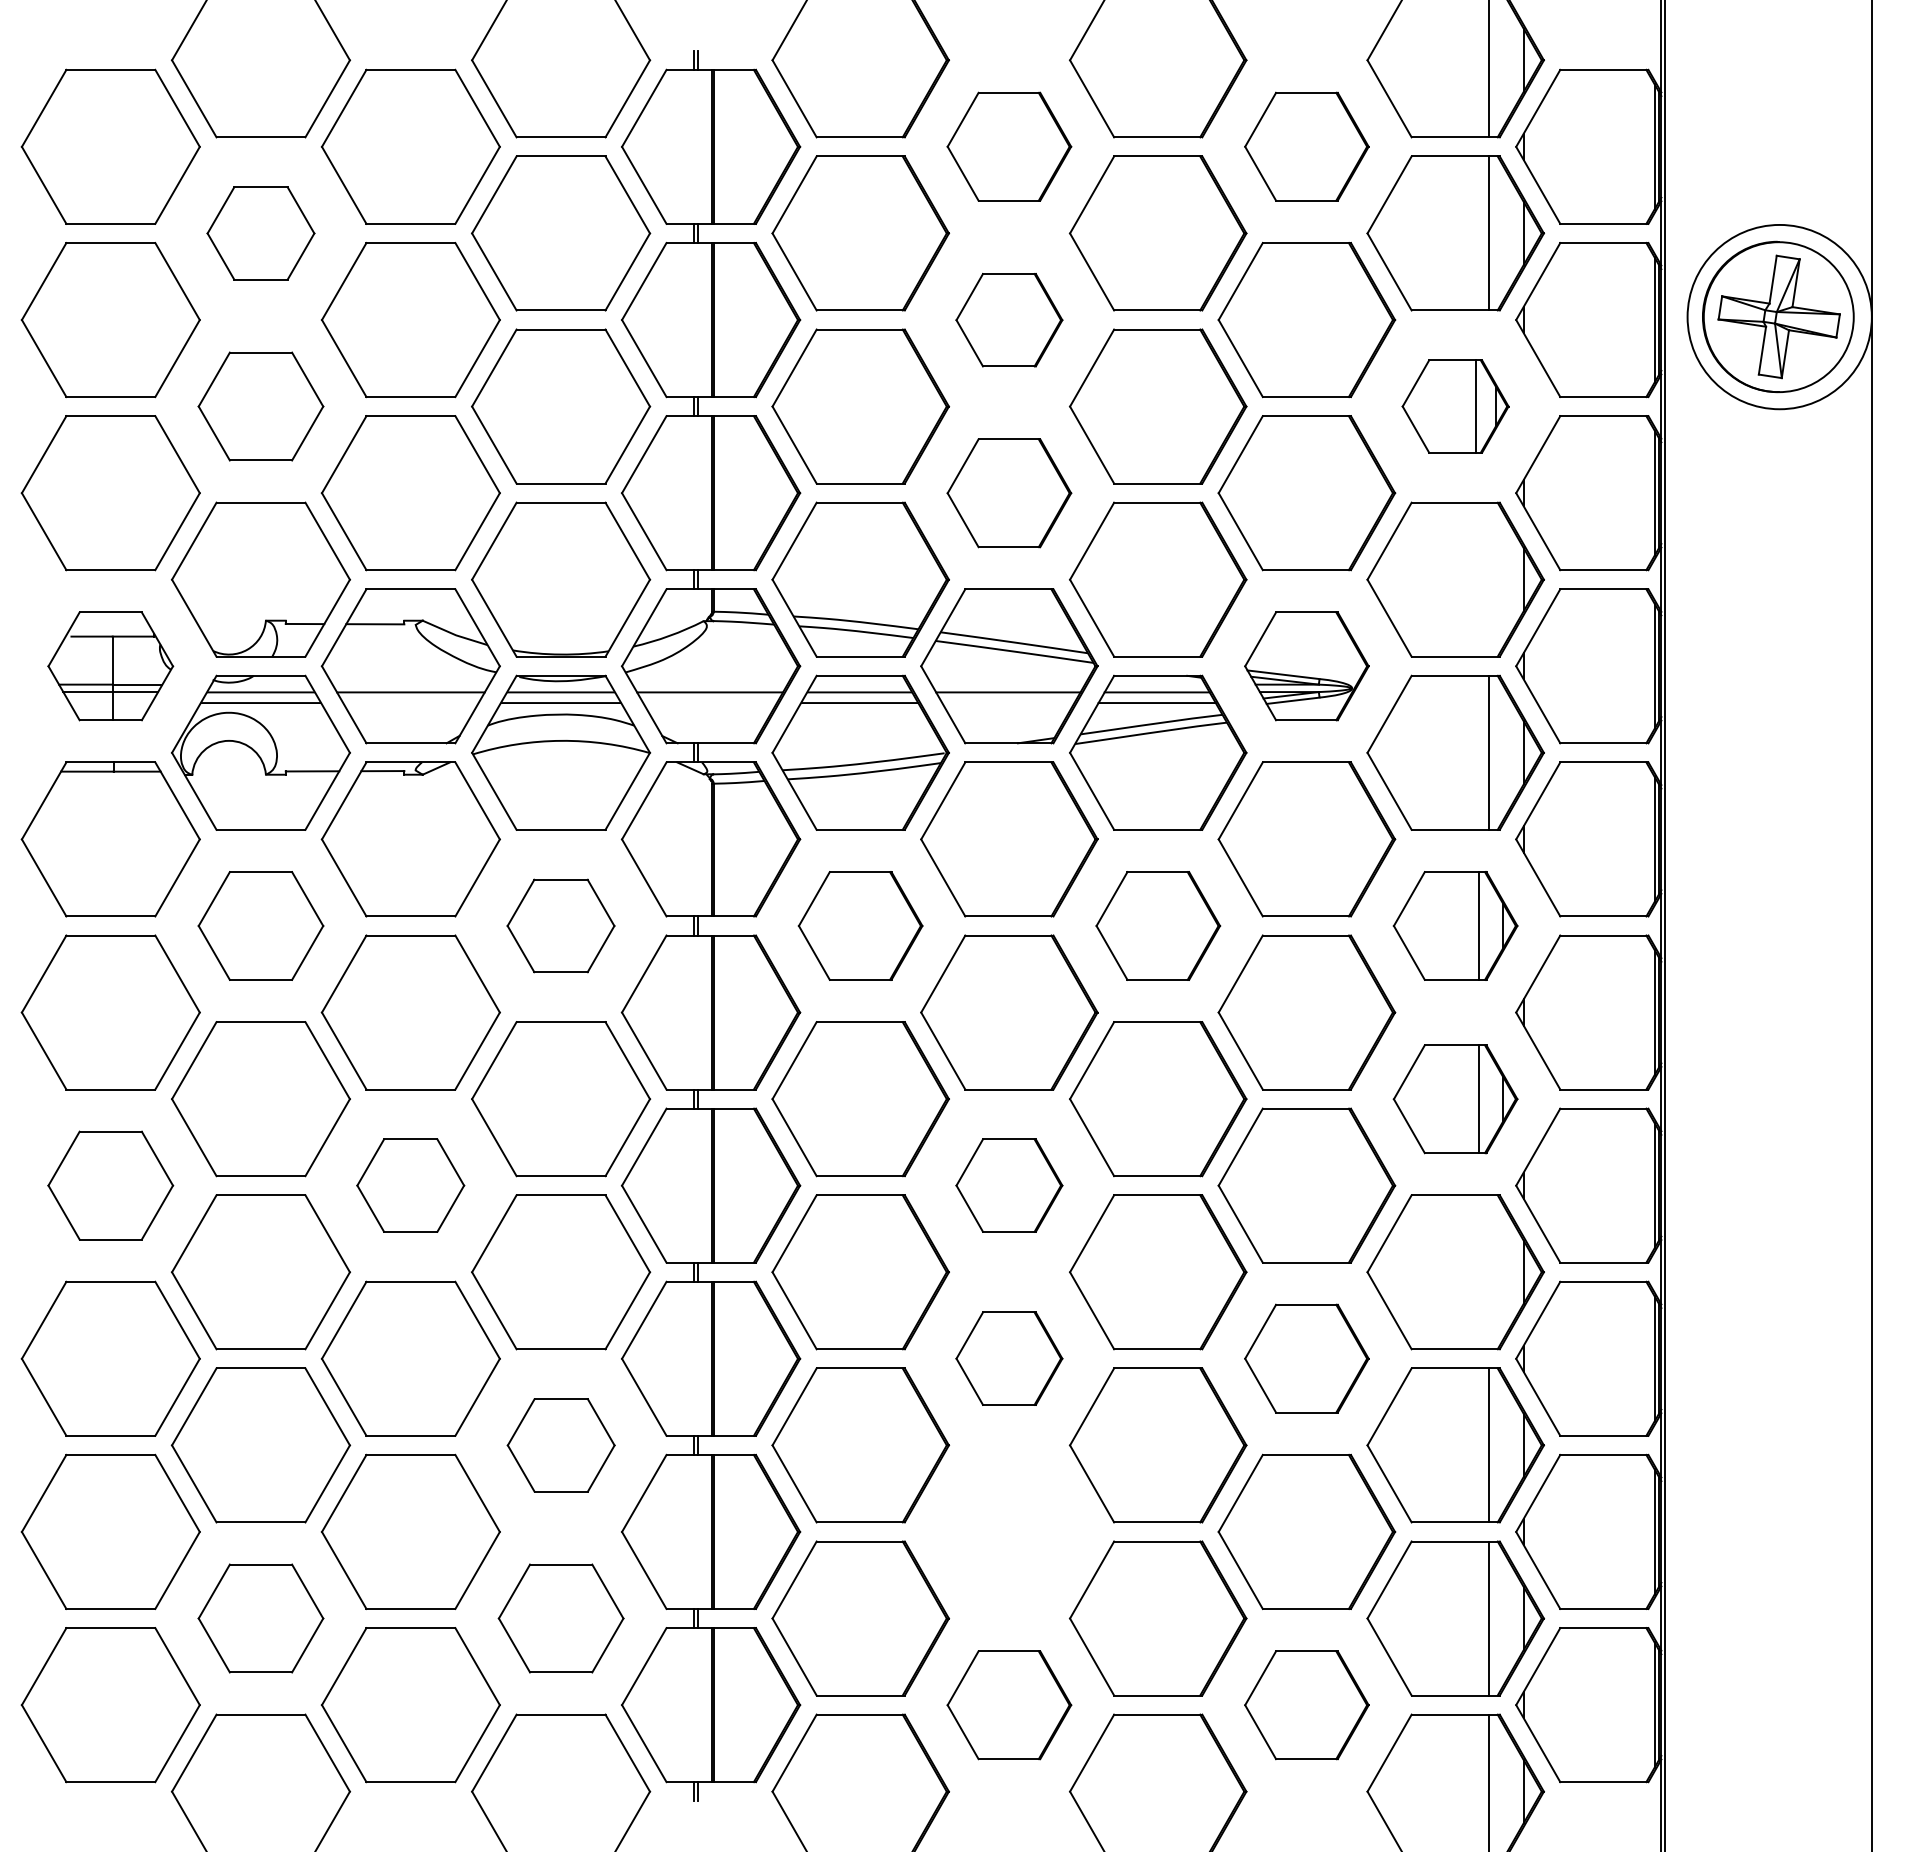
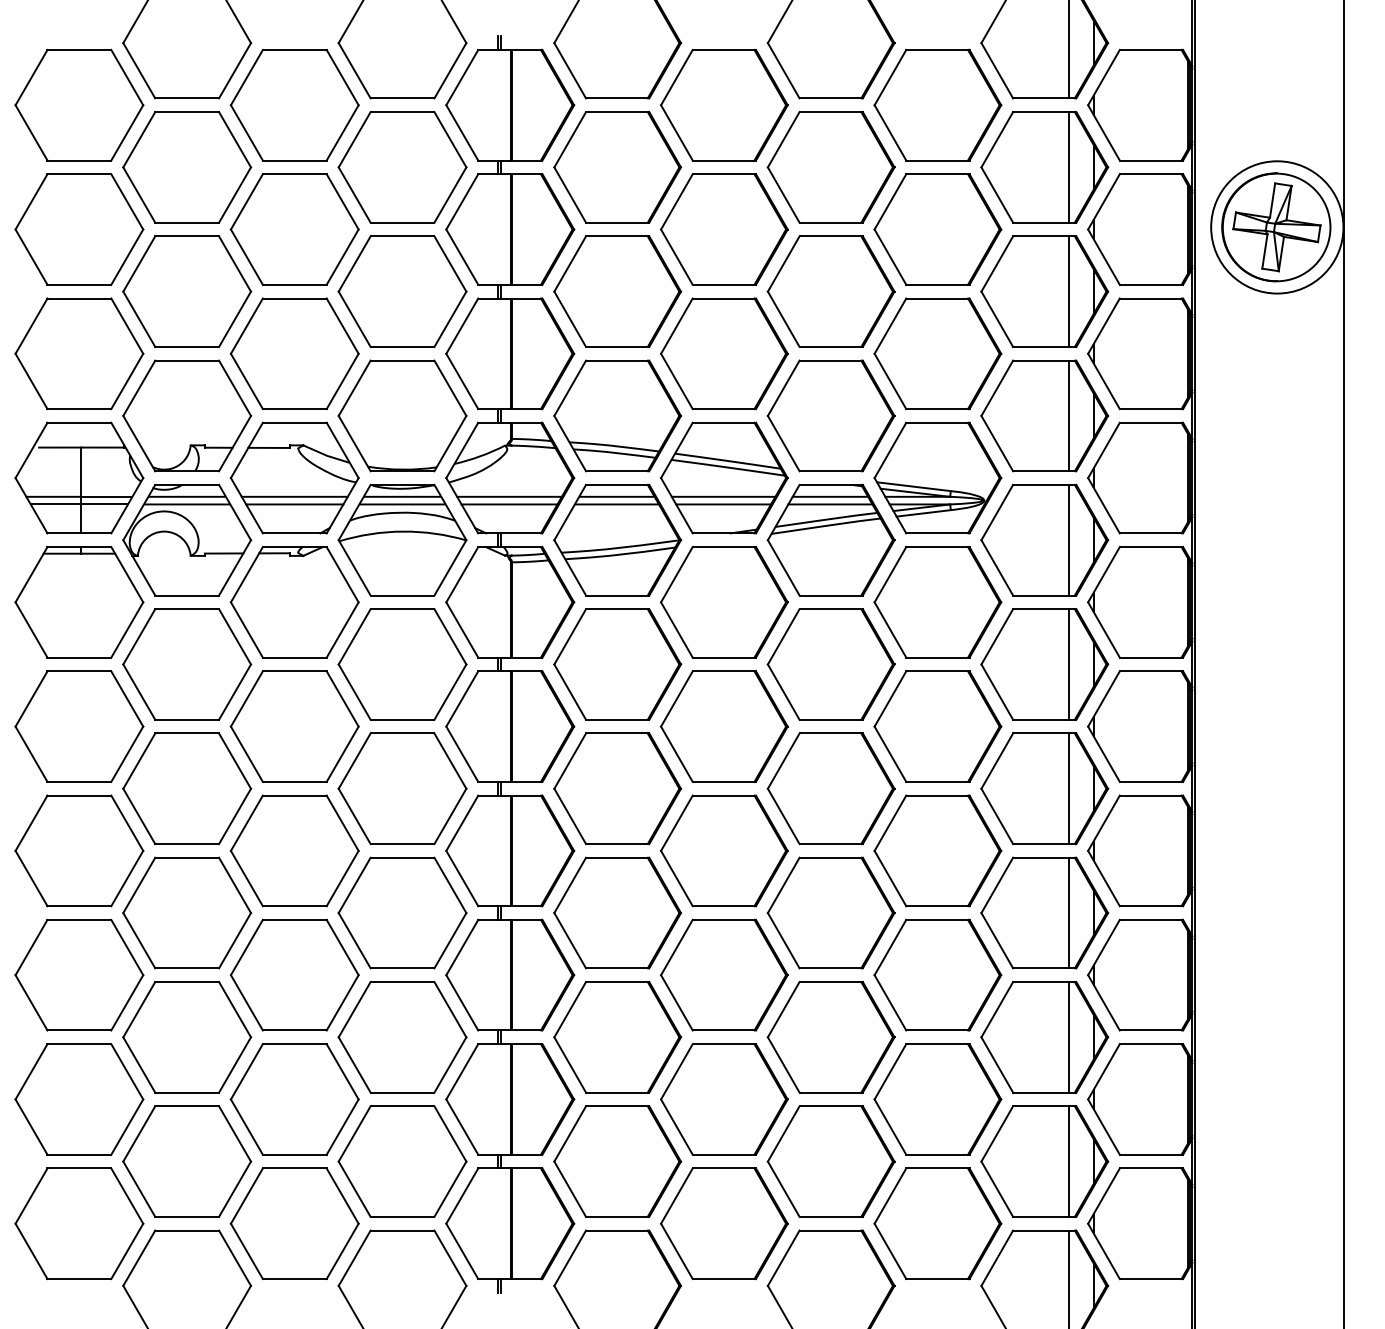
part: (1009, 146) -> (724, 104), size x1.43
part: (1306, 146) -> (937, 104), size x1.43
part: (260, 233) -> (186, 167), size x1.67
part: (1009, 320) -> (724, 229), size x1.67
part: (260, 406) -> (186, 291), size x1.43
part: (1455, 406) -> (1044, 291), size x1.67
part: (1009, 493) -> (724, 354), size x1.43
line: (1488, 579) -> (1068, 415), added
part: (110, 666) -> (79, 478), size x1.43
part: (1306, 666) -> (937, 478), size x1.43
line: (410, 703) -> (294, 504), added
line: (709, 703) -> (509, 504), added
line: (1008, 703) -> (723, 504), added
part: (260, 925) -> (186, 664), size x1.43
part: (560, 925) -> (402, 664), size x1.67
part: (860, 925) -> (617, 664), size x1.43
part: (1158, 925) -> (831, 664), size x1.43
part: (1455, 925) -> (1044, 664), size x1.43
part: (1455, 1099) -> (1044, 789), size x1.43
part: (110, 1185) -> (79, 850), size x1.43
part: (410, 1185) -> (294, 850), size x1.67
part: (1009, 1185) -> (724, 850), size x1.67
line: (1488, 1272) -> (1068, 913), added
part: (1009, 1358) -> (724, 974), size x1.67
part: (1306, 1358) -> (937, 974), size x1.43
part: (561, 1445) -> (402, 1037), size x1.67
part: (1009, 1531) -> (724, 1099), added
part: (260, 1618) -> (186, 1161), size x1.43
part: (561, 1618) -> (402, 1161), size x1.43
part: (1009, 1705) -> (724, 1224), size x1.43
part: (1306, 1705) -> (937, 1224), size x1.43

